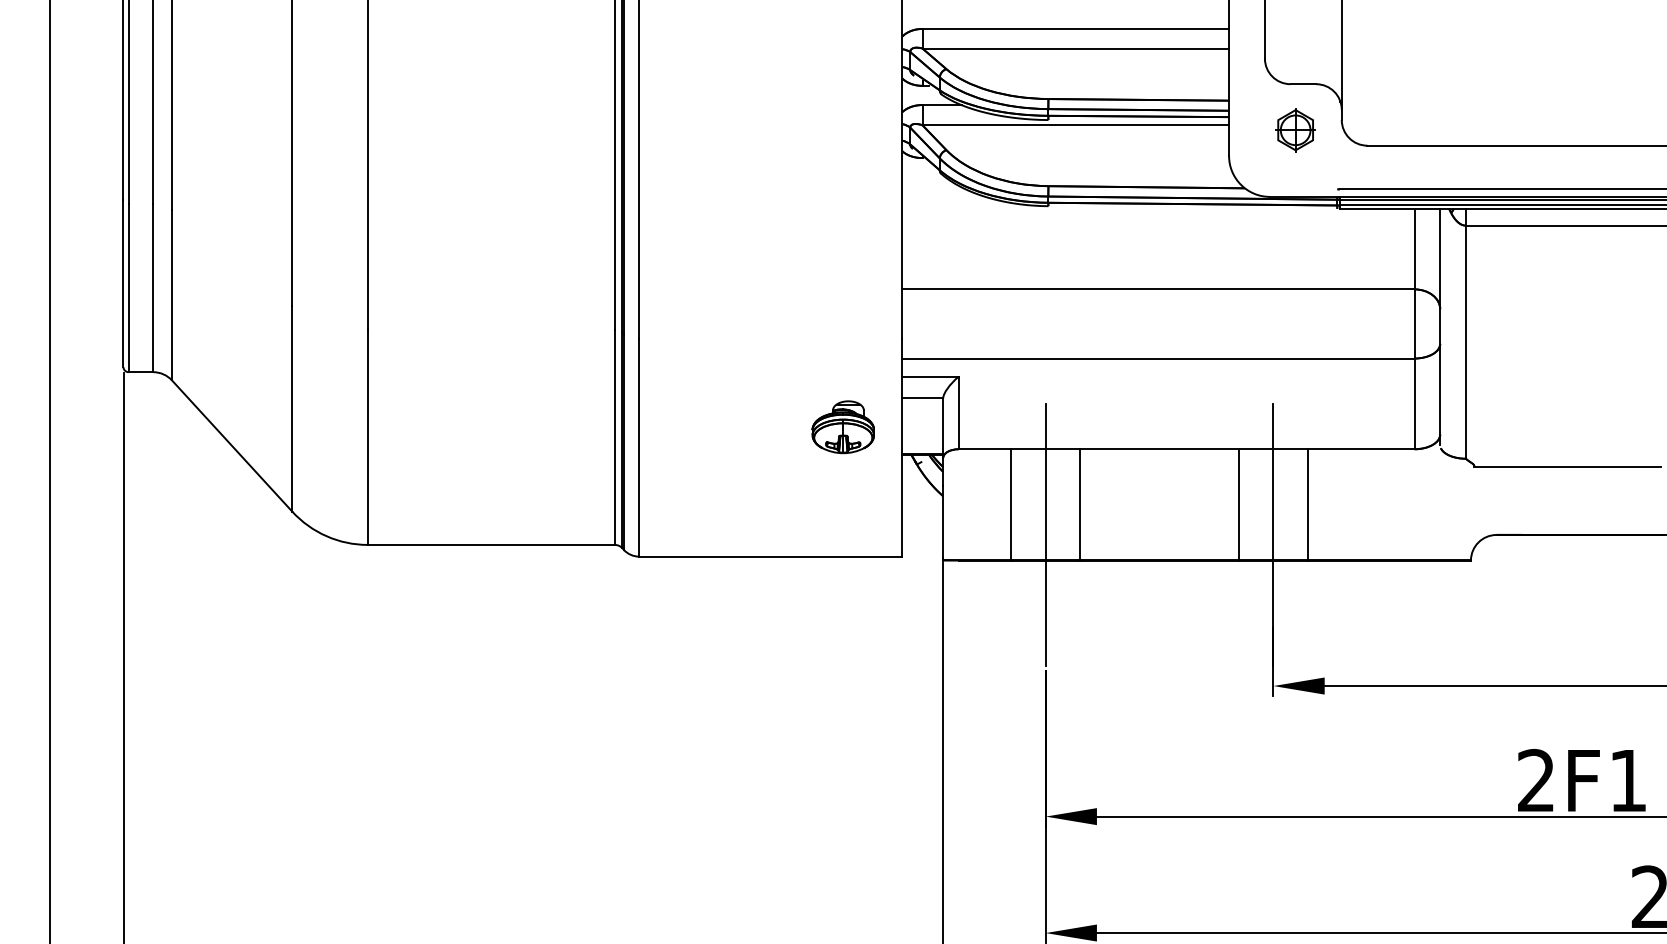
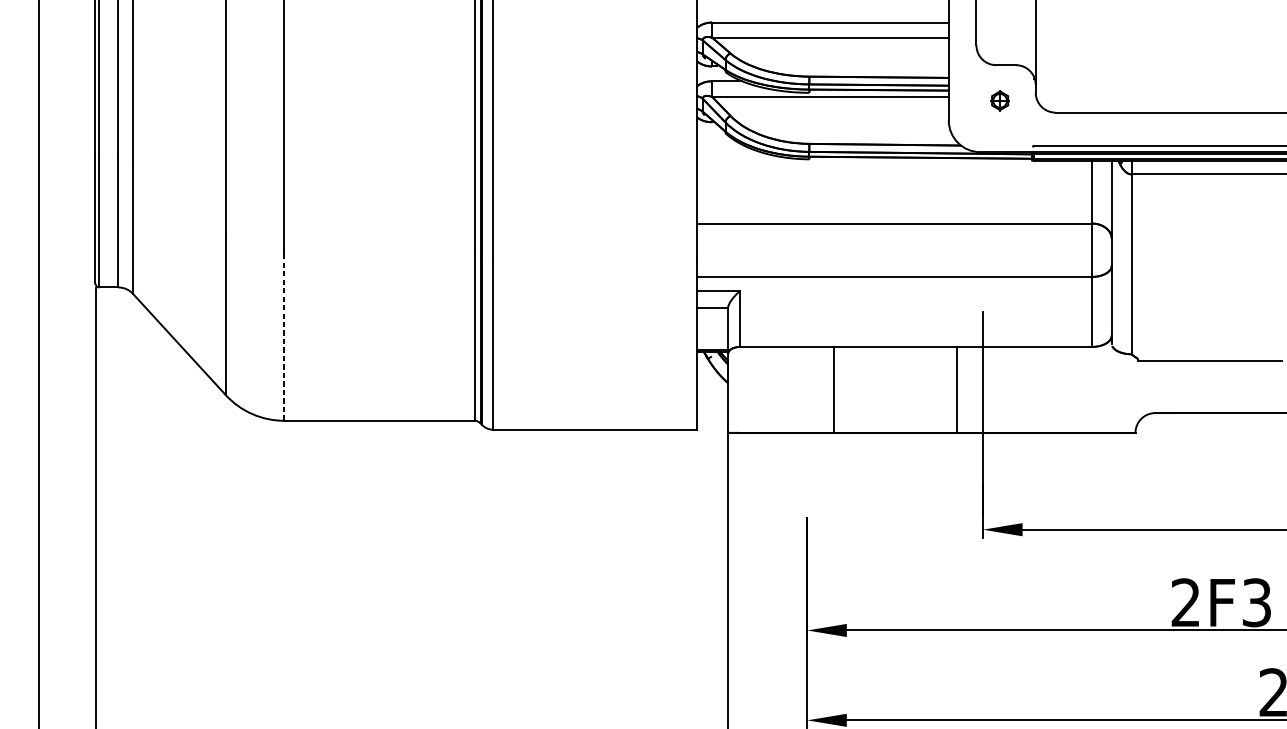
part: (1295, 130) -> (1000, 100), size x0.6
part: (842, 427) -> (650, 330), removed
line: (367, 437) -> (283, 337), solid -> dashed
line: (1011, 504) -> (780, 389), removed
line: (1307, 504) -> (1009, 389), removed
line: (1045, 535) -> (807, 413), removed
text: (1628, 780) -> (1257, 602), 2F1 -> 2F3

